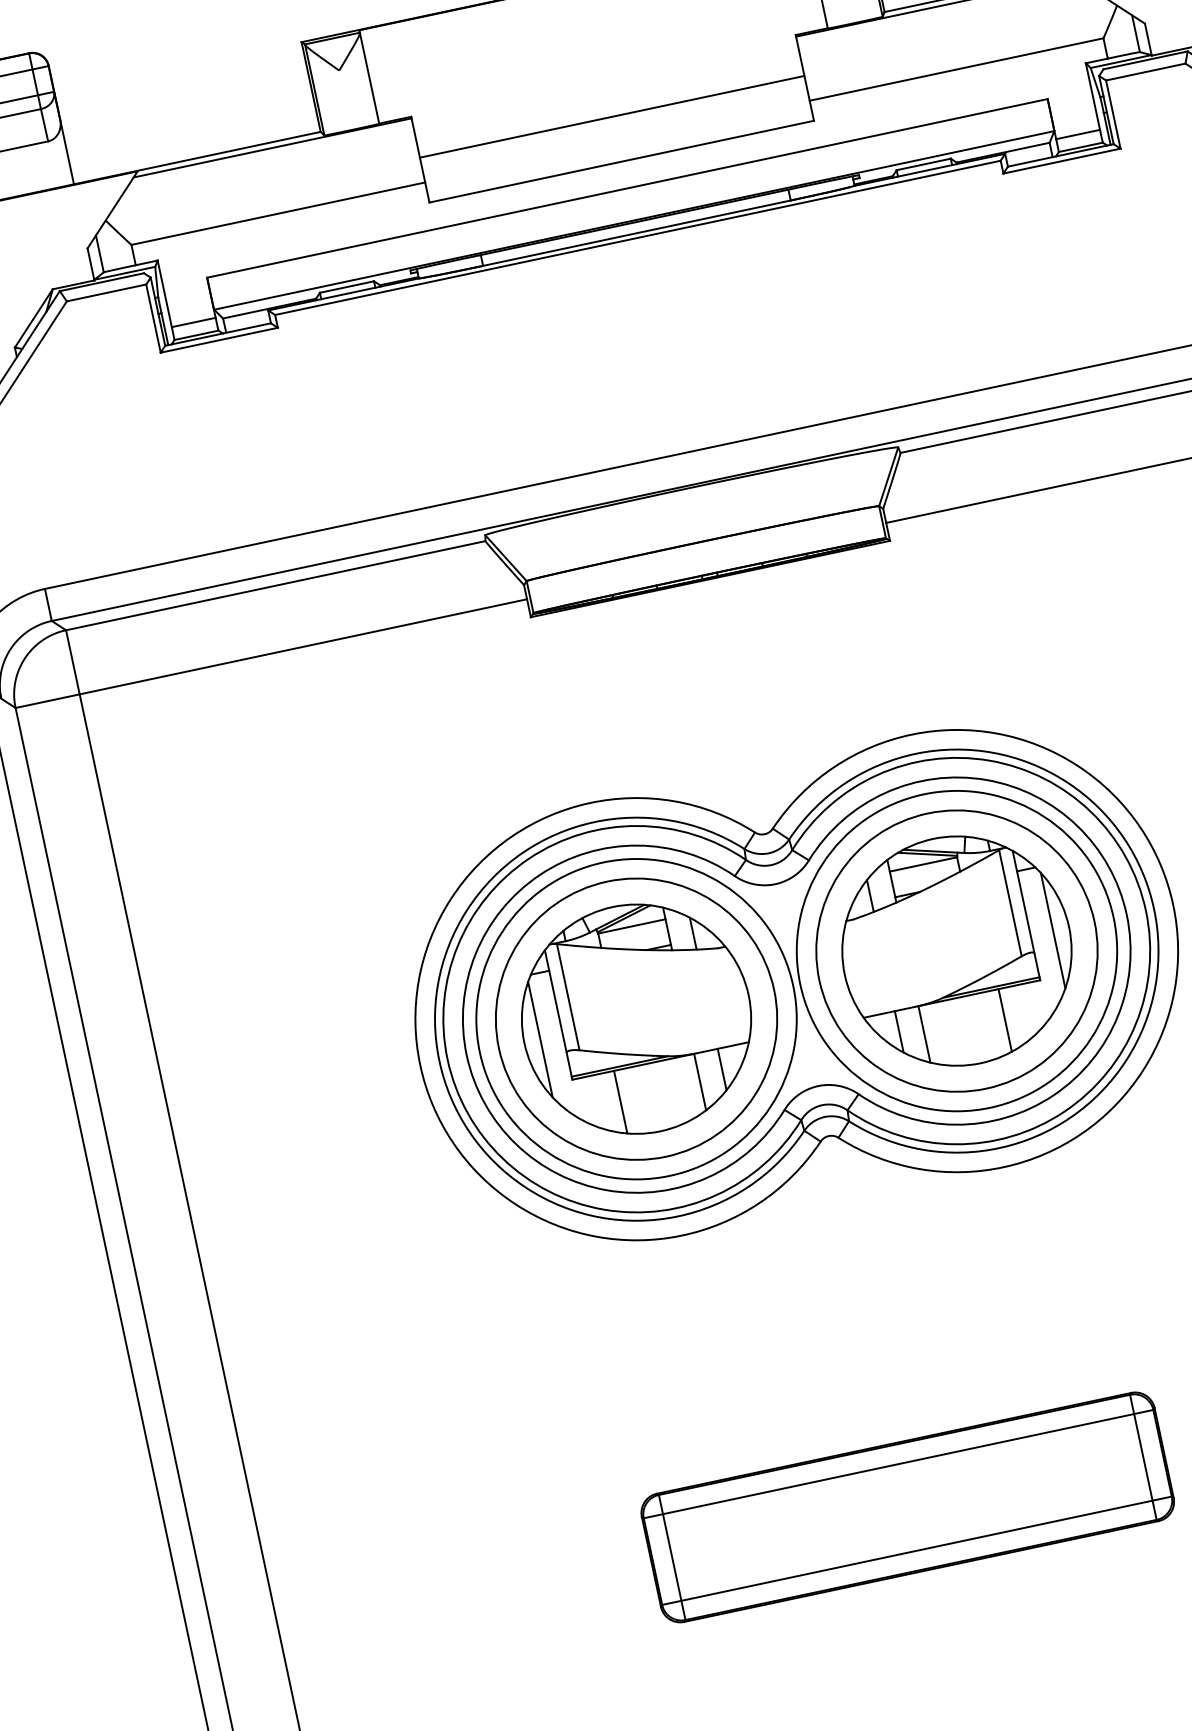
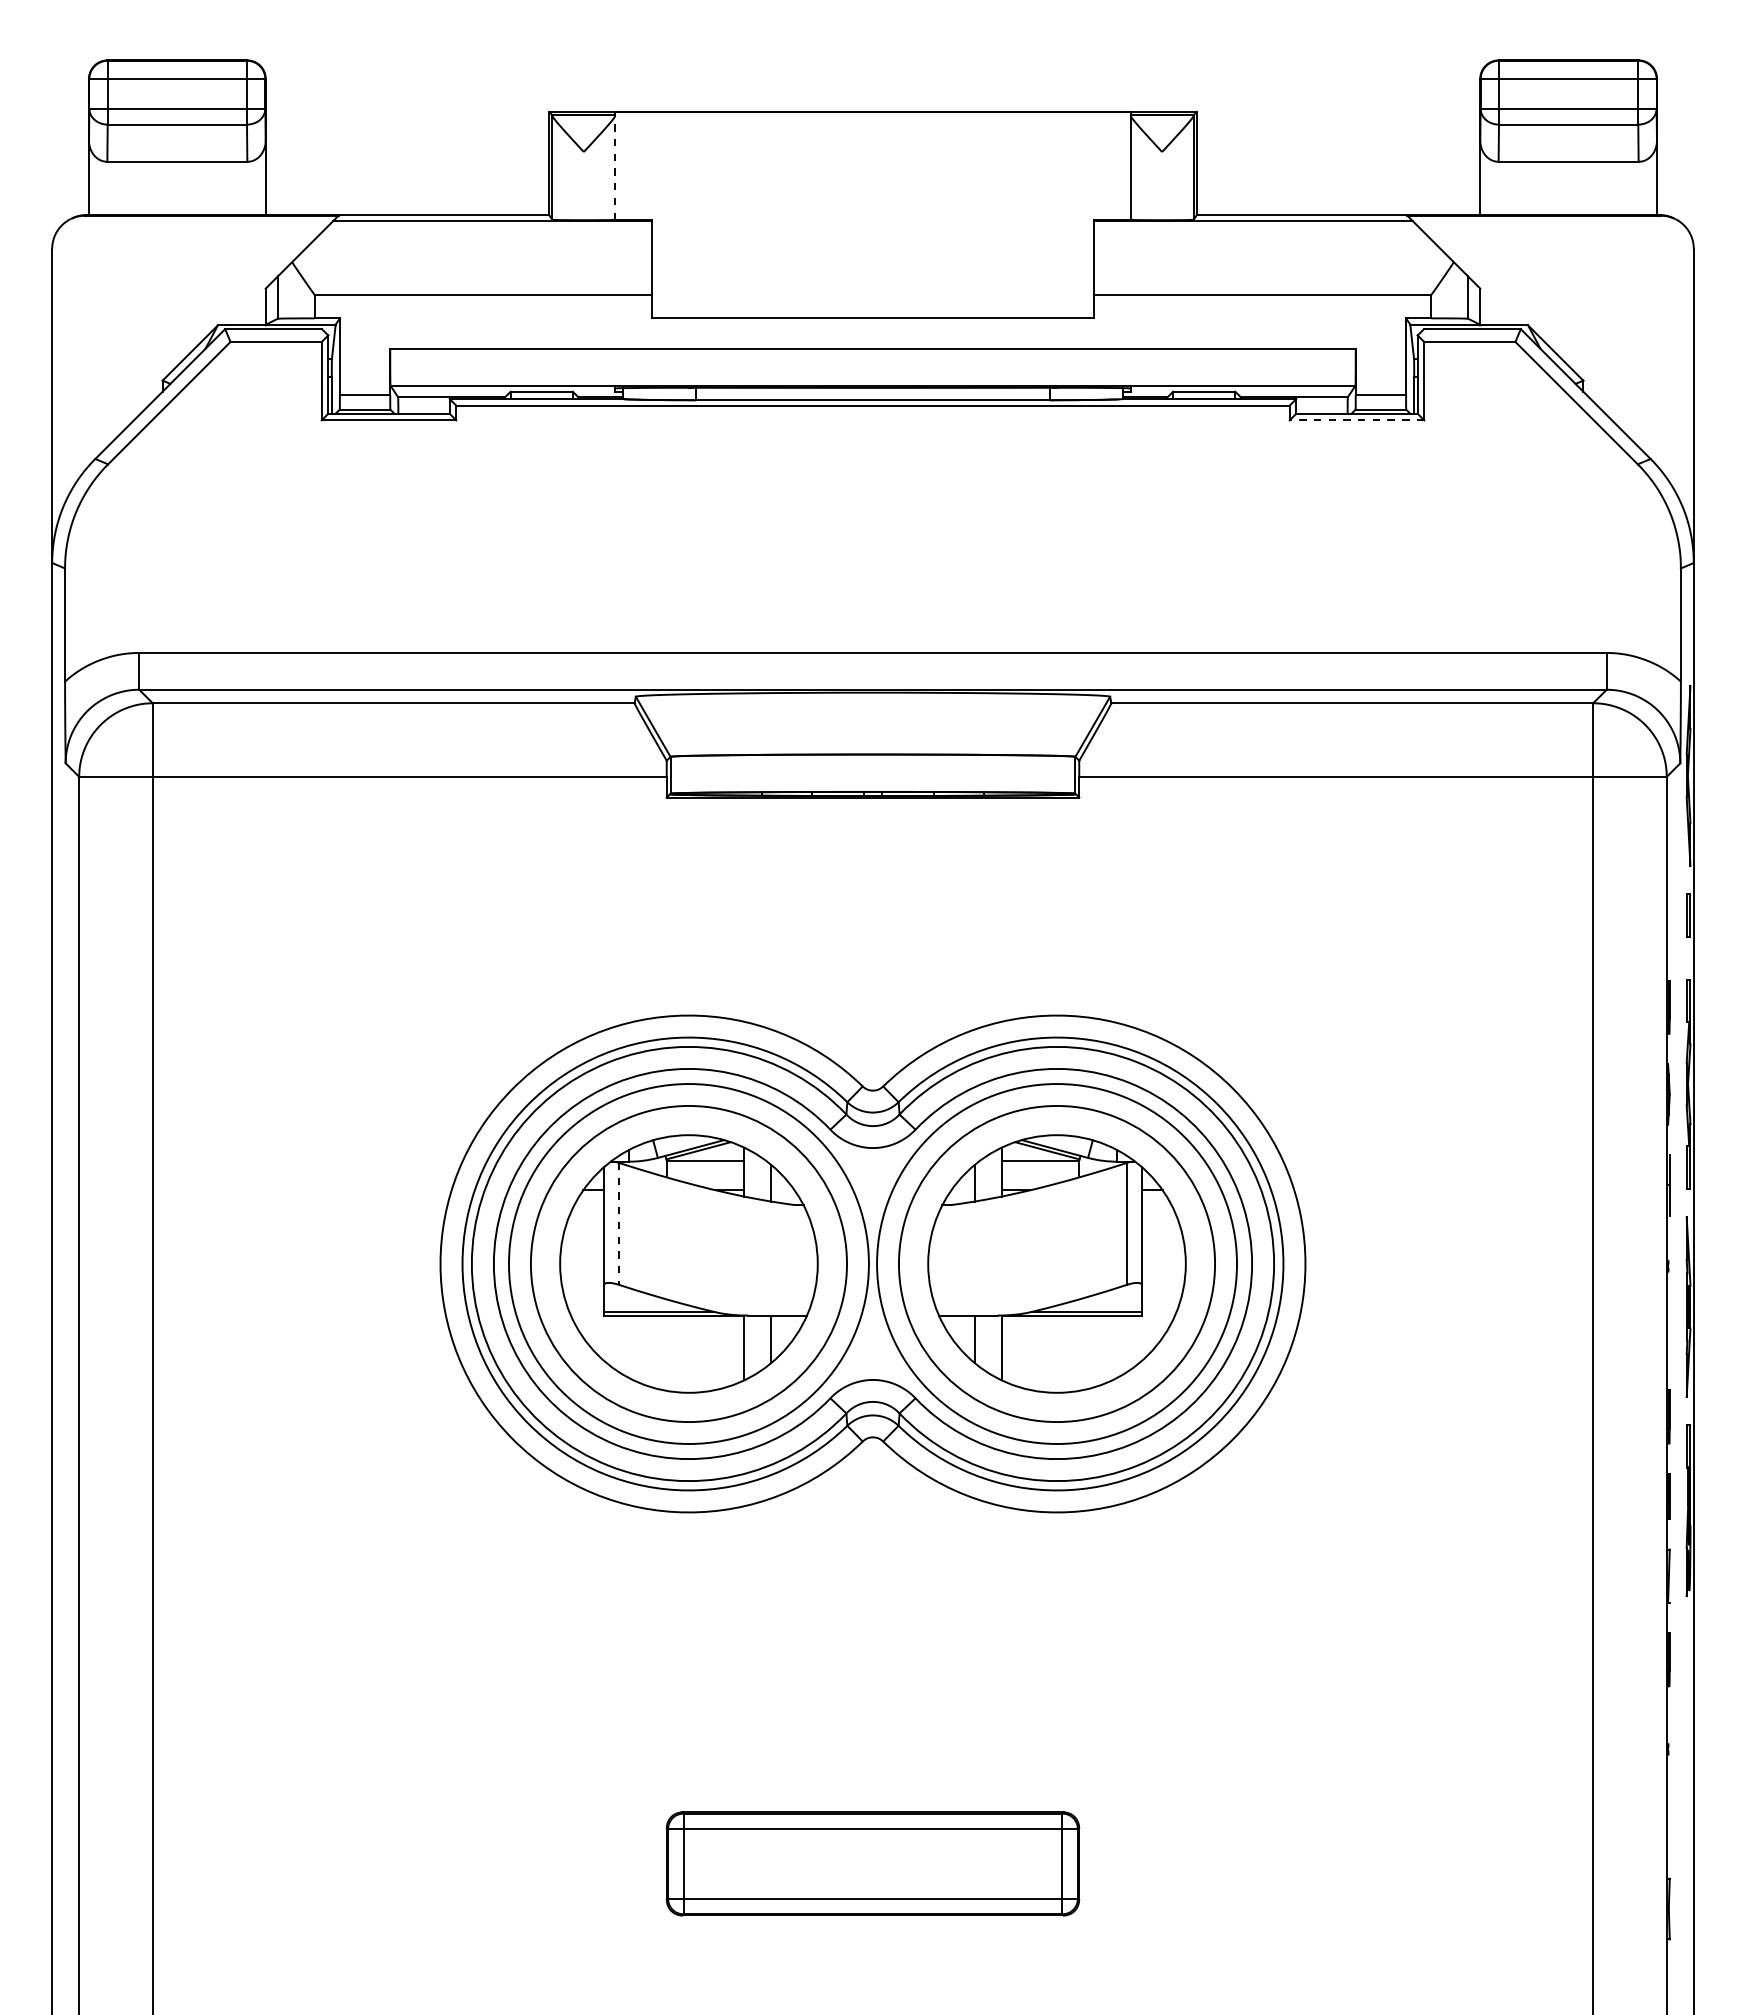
line: (369, 77) -> (615, 166), solid -> dashed
line: (611, 116) -> (872, 266), removed
line: (1061, 161) -> (1356, 420), solid -> dashed
line: (1053, 930) -> (1167, 1263), removed
line: (568, 996) -> (619, 1223), solid -> dashed
line: (1004, 1020) -> (1093, 1351), removed
line: (540, 1039) -> (578, 1263), removed
line: (621, 1102) -> (652, 1351), removed
part: (907, 1507) -> (872, 1863), size x0.7

